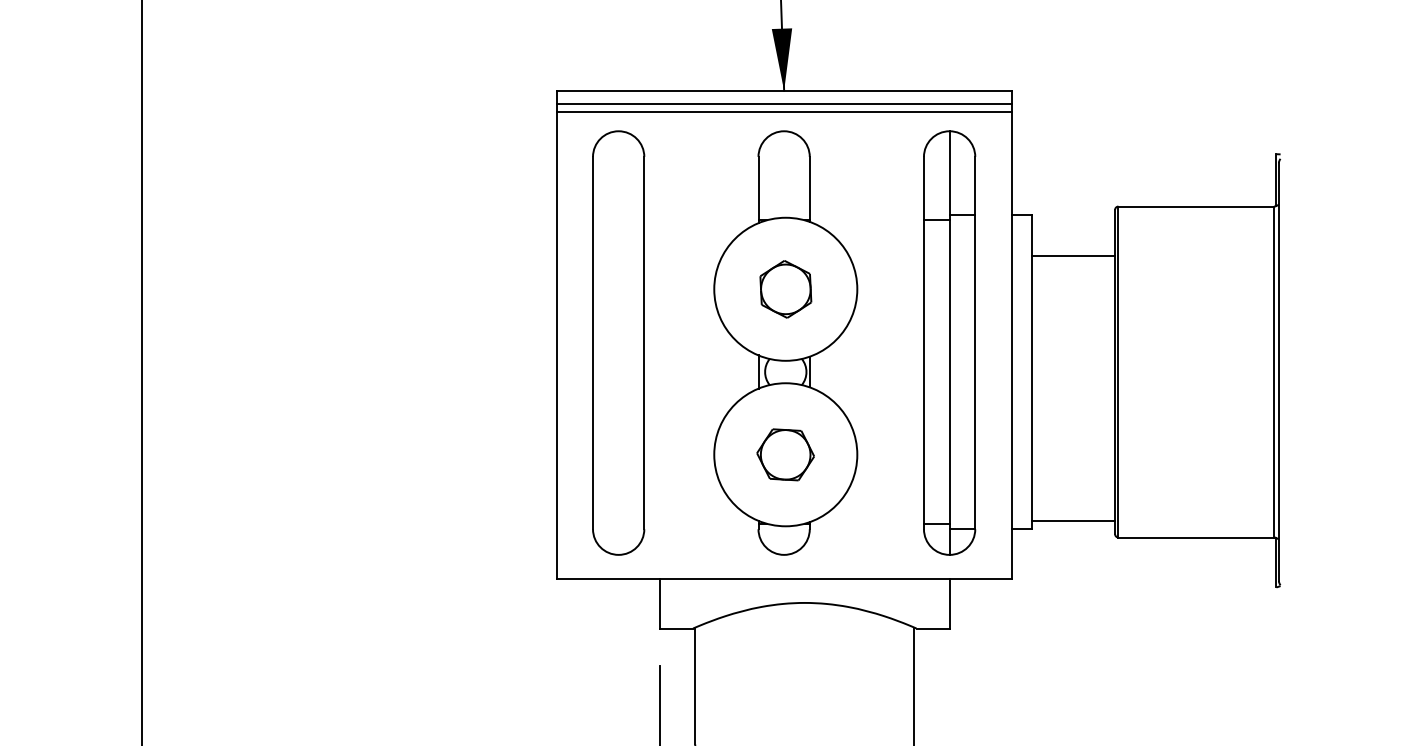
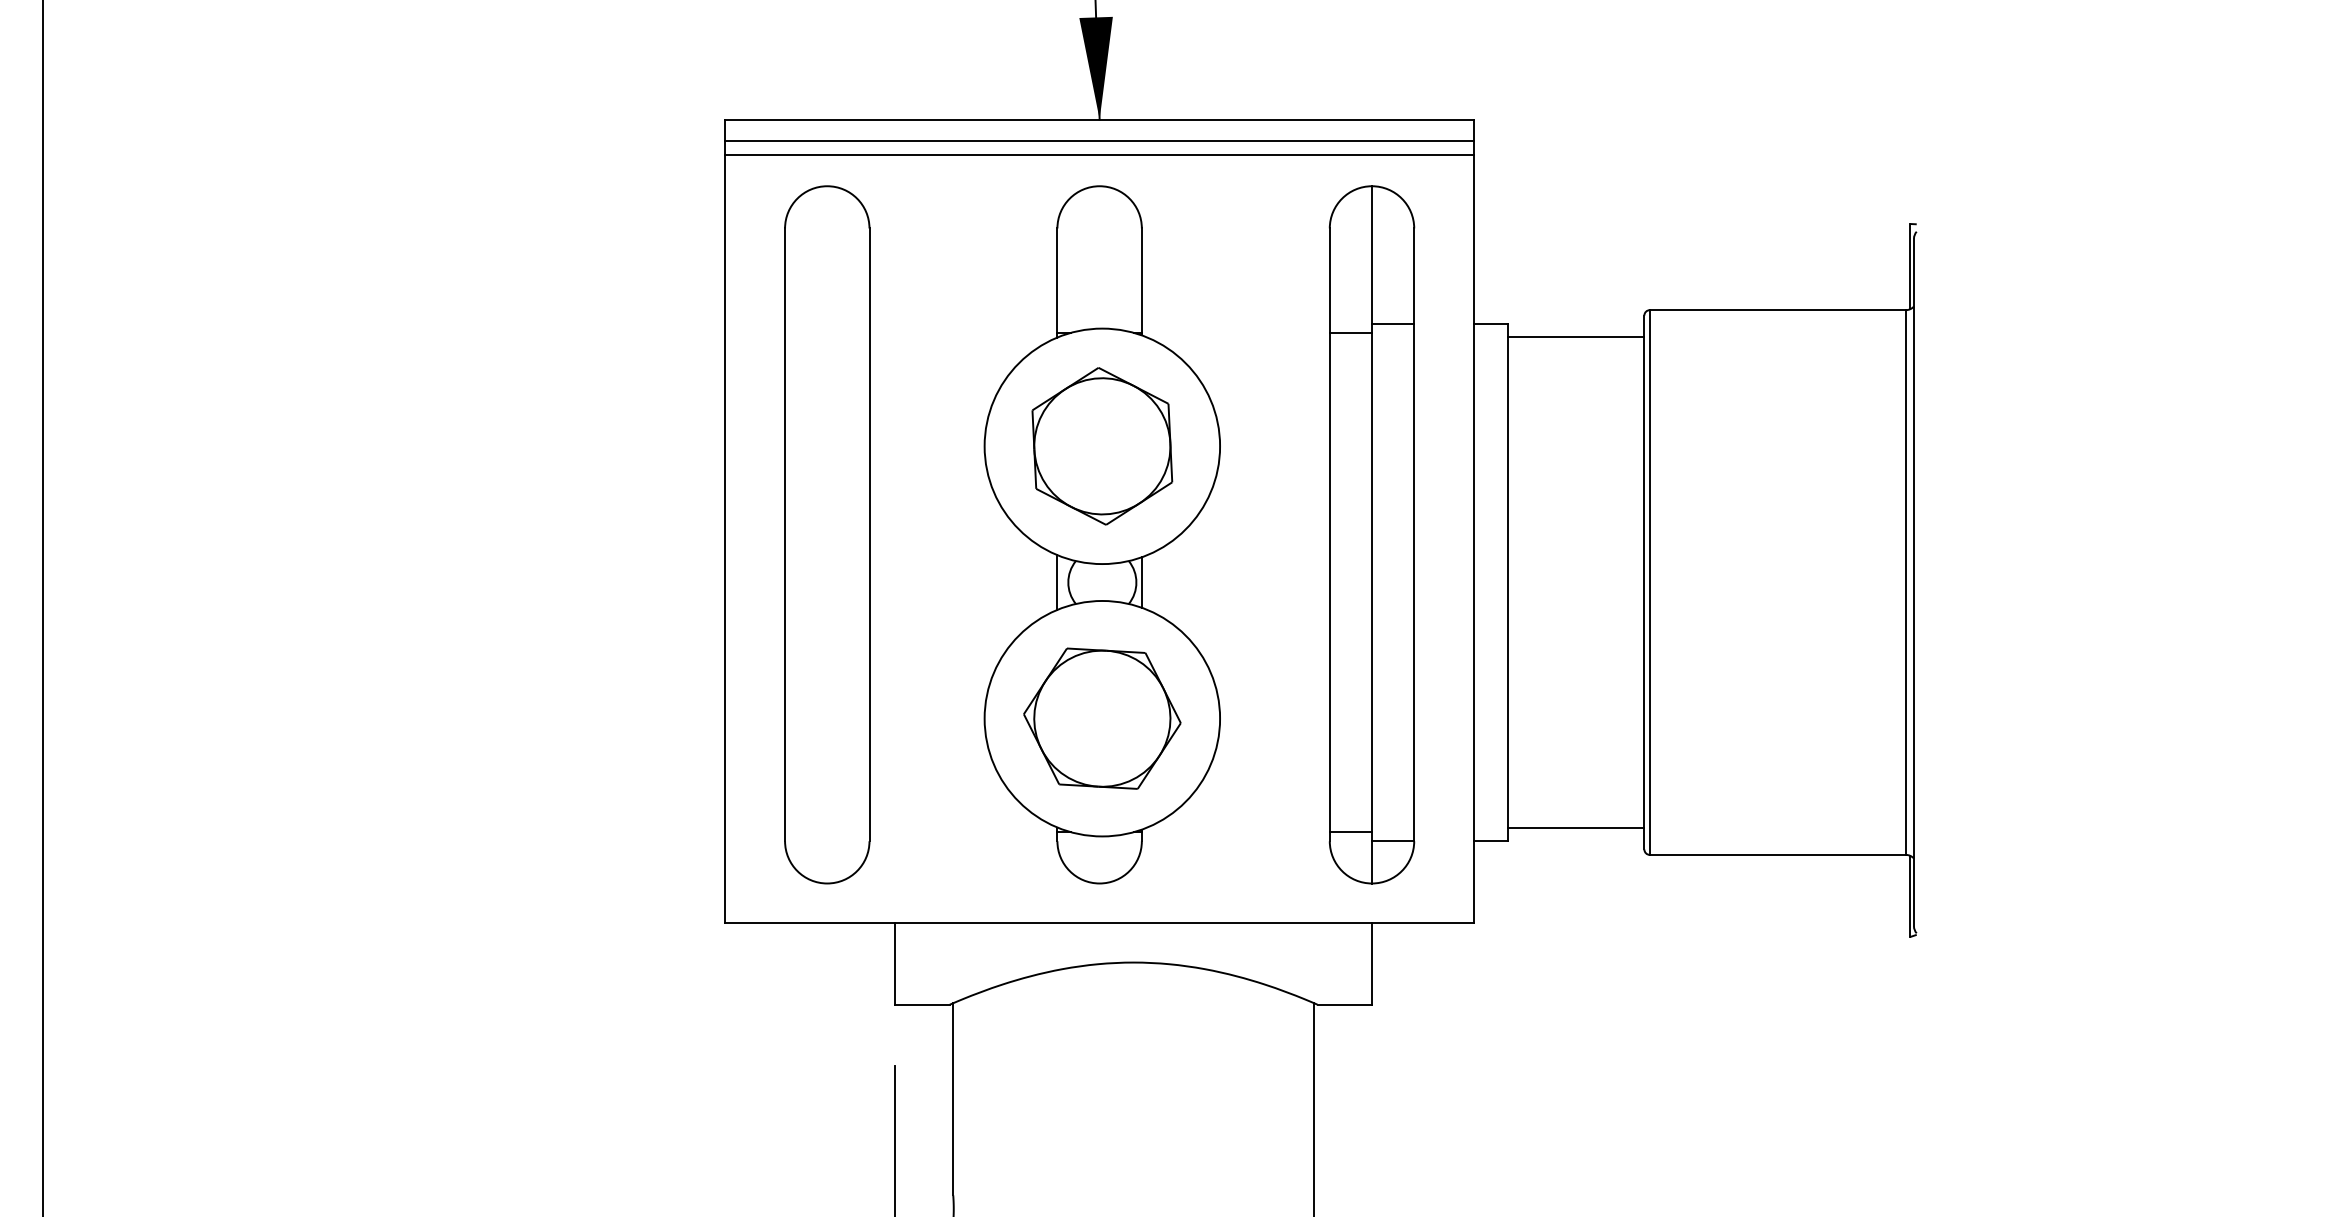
line: (1073, 256) -> (1575, 338), moved
part: (785, 289) -> (1101, 446), size x1.67
part: (785, 454) -> (1101, 718), size x1.67

